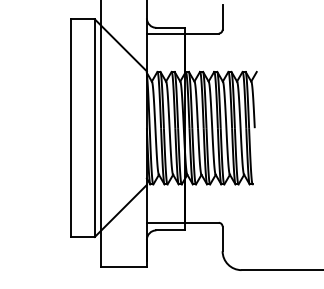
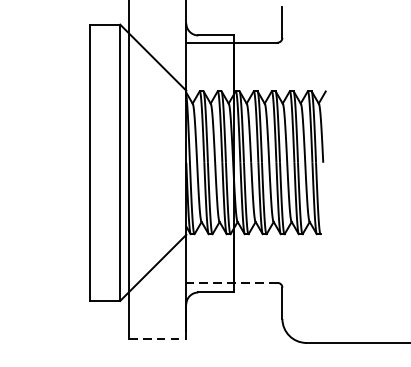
line: (182, 222) -> (231, 282), solid -> dashed
line: (124, 267) -> (157, 339), solid -> dashed

